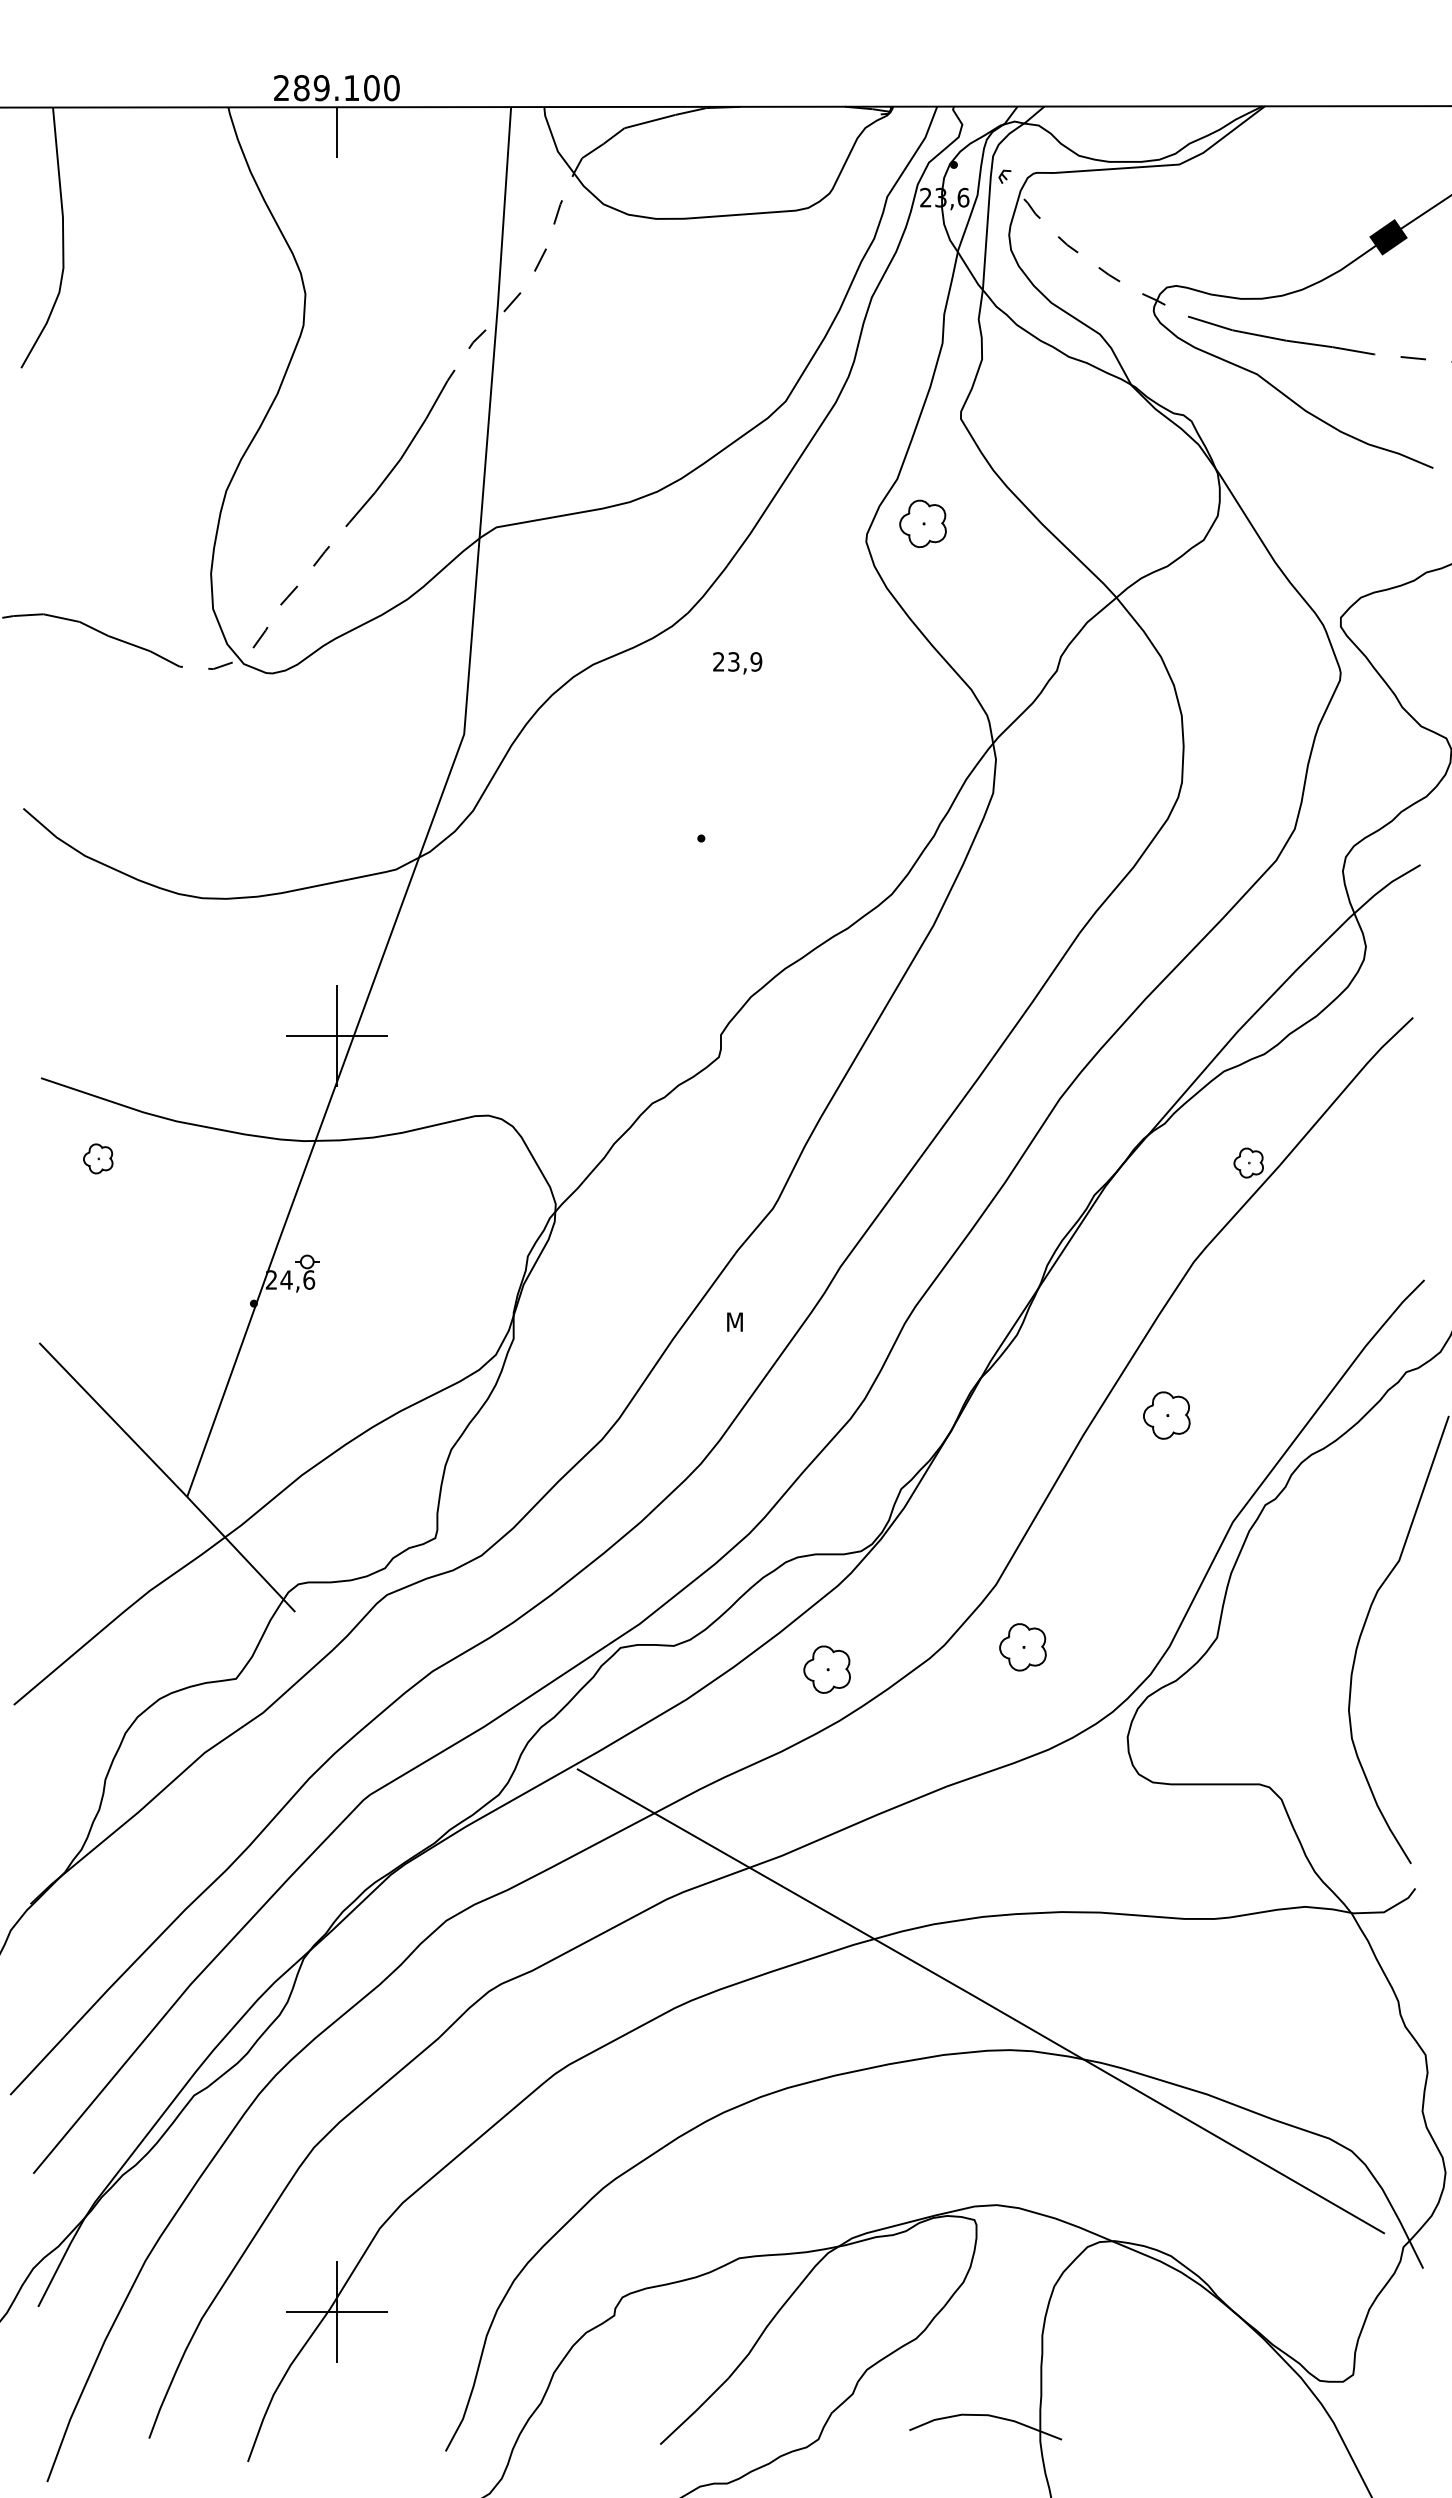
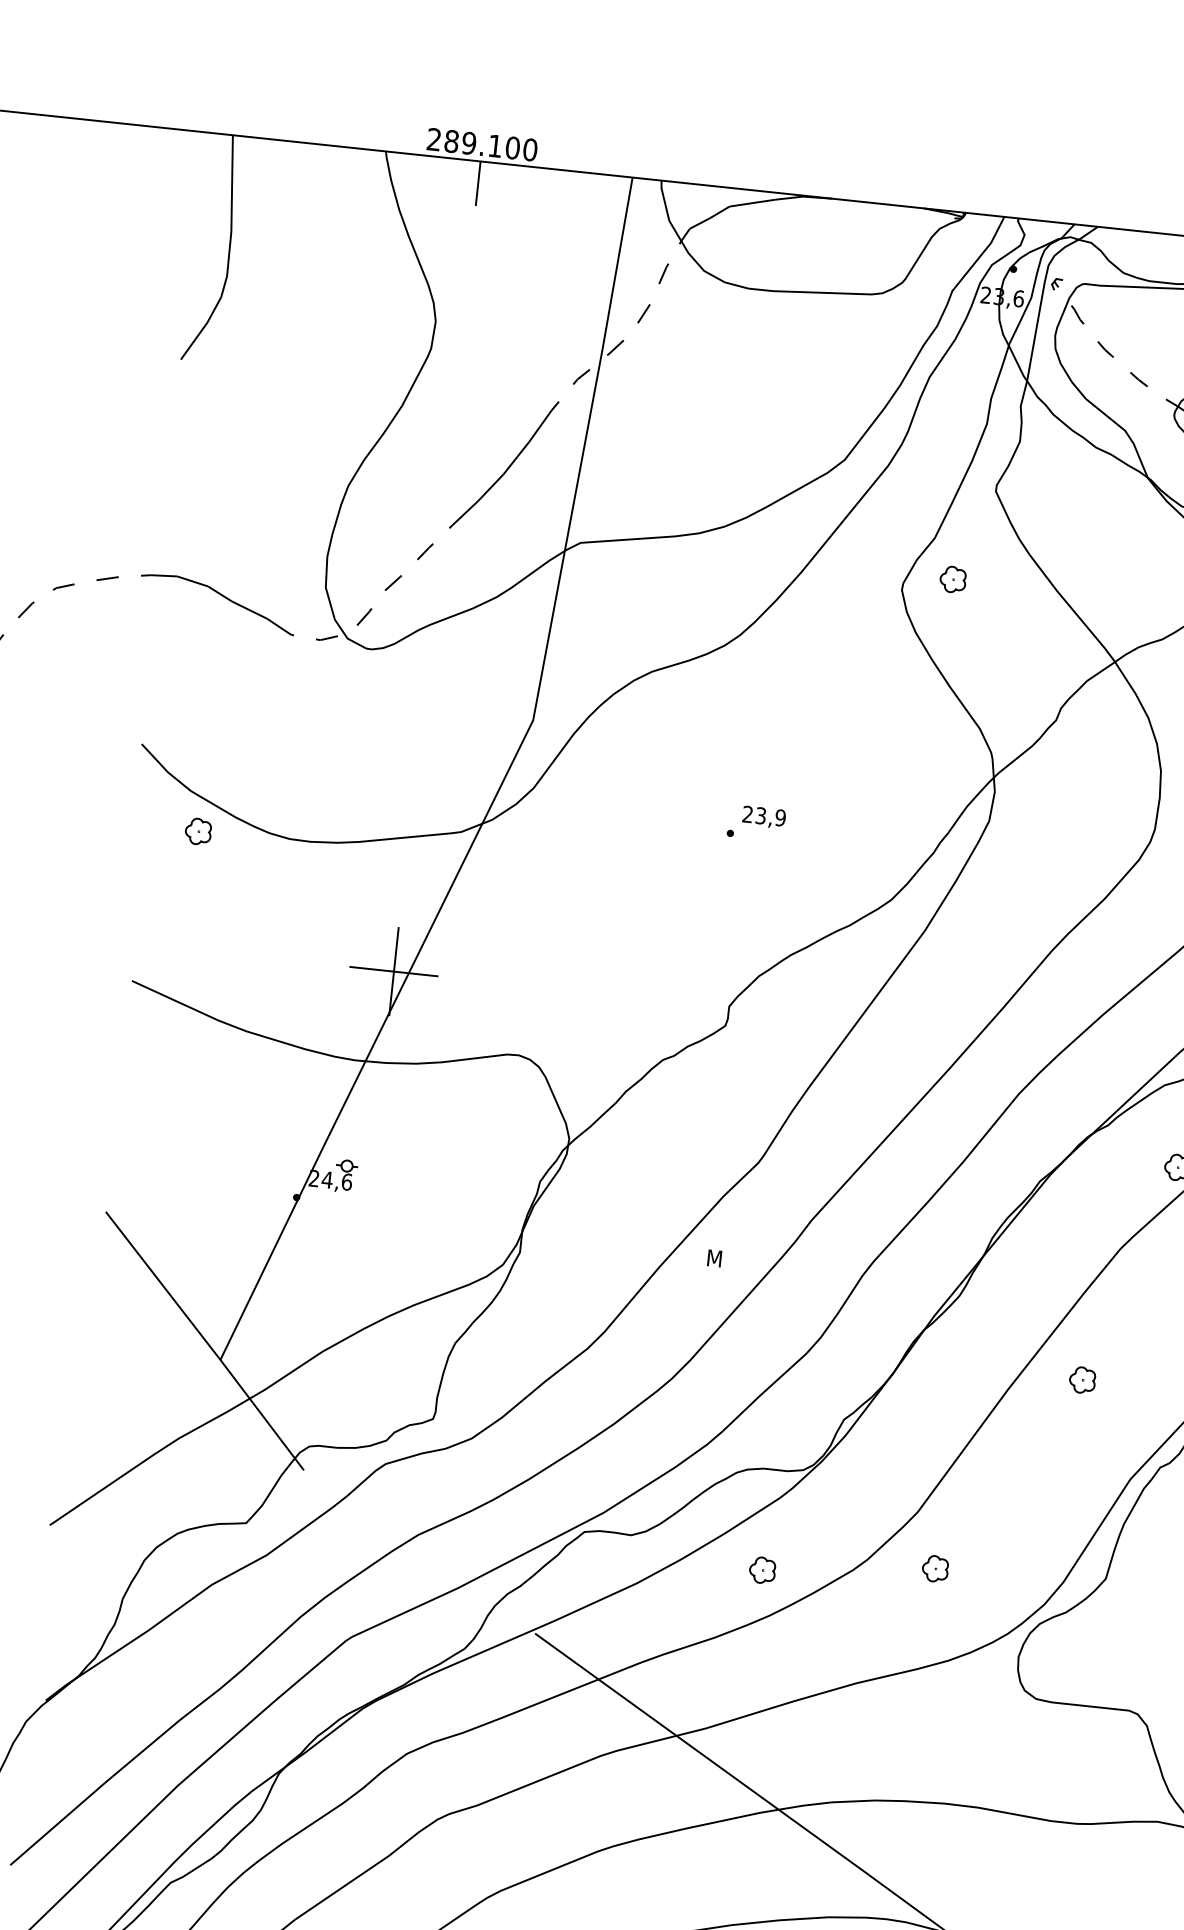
part: (922, 523) -> (952, 579), size x0.62
text: (737, 663) -> (763, 817), moved
part: (98, 1158) -> (198, 831), moved
part: (1166, 1415) -> (1082, 1380), size x0.62
part: (1022, 1646) -> (935, 1568), size x0.62
part: (826, 1669) -> (762, 1570), size x0.62

